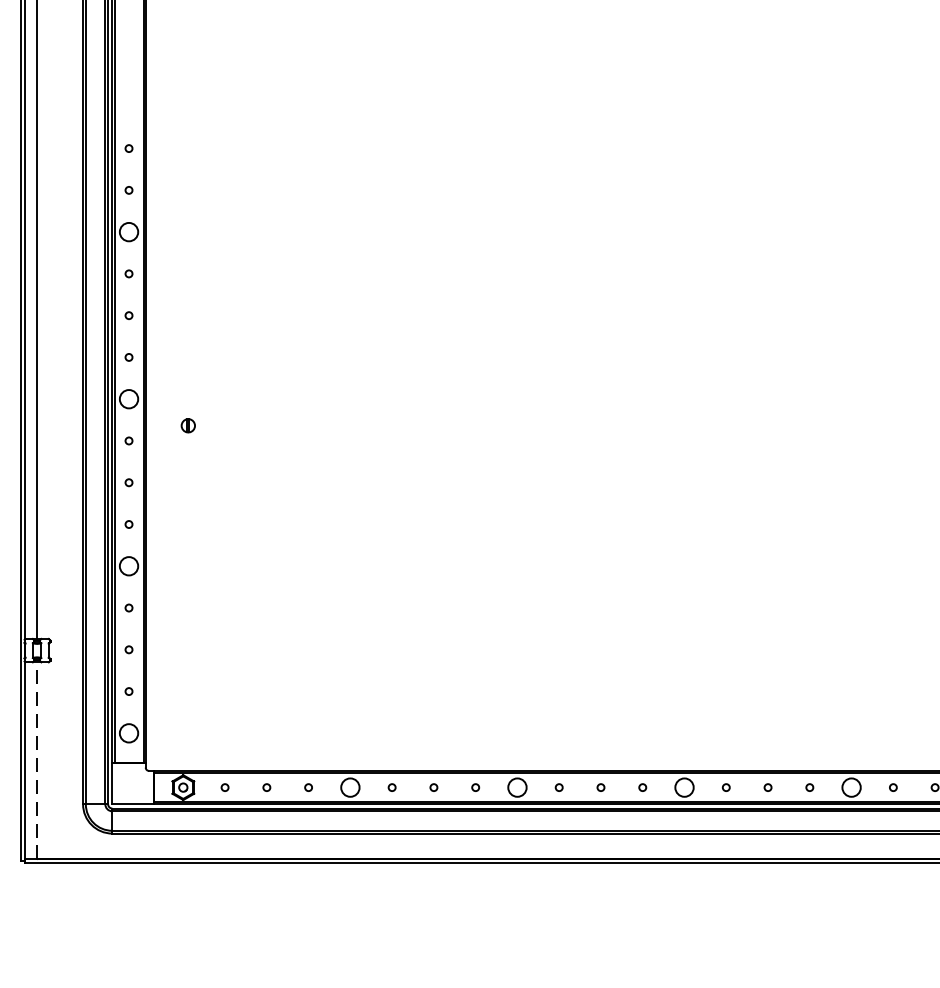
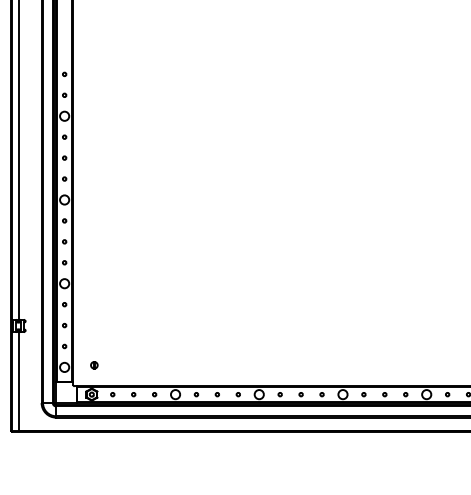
part: (188, 426) -> (94, 365), moved
line: (36, 759) -> (18, 380), dashed -> solid

